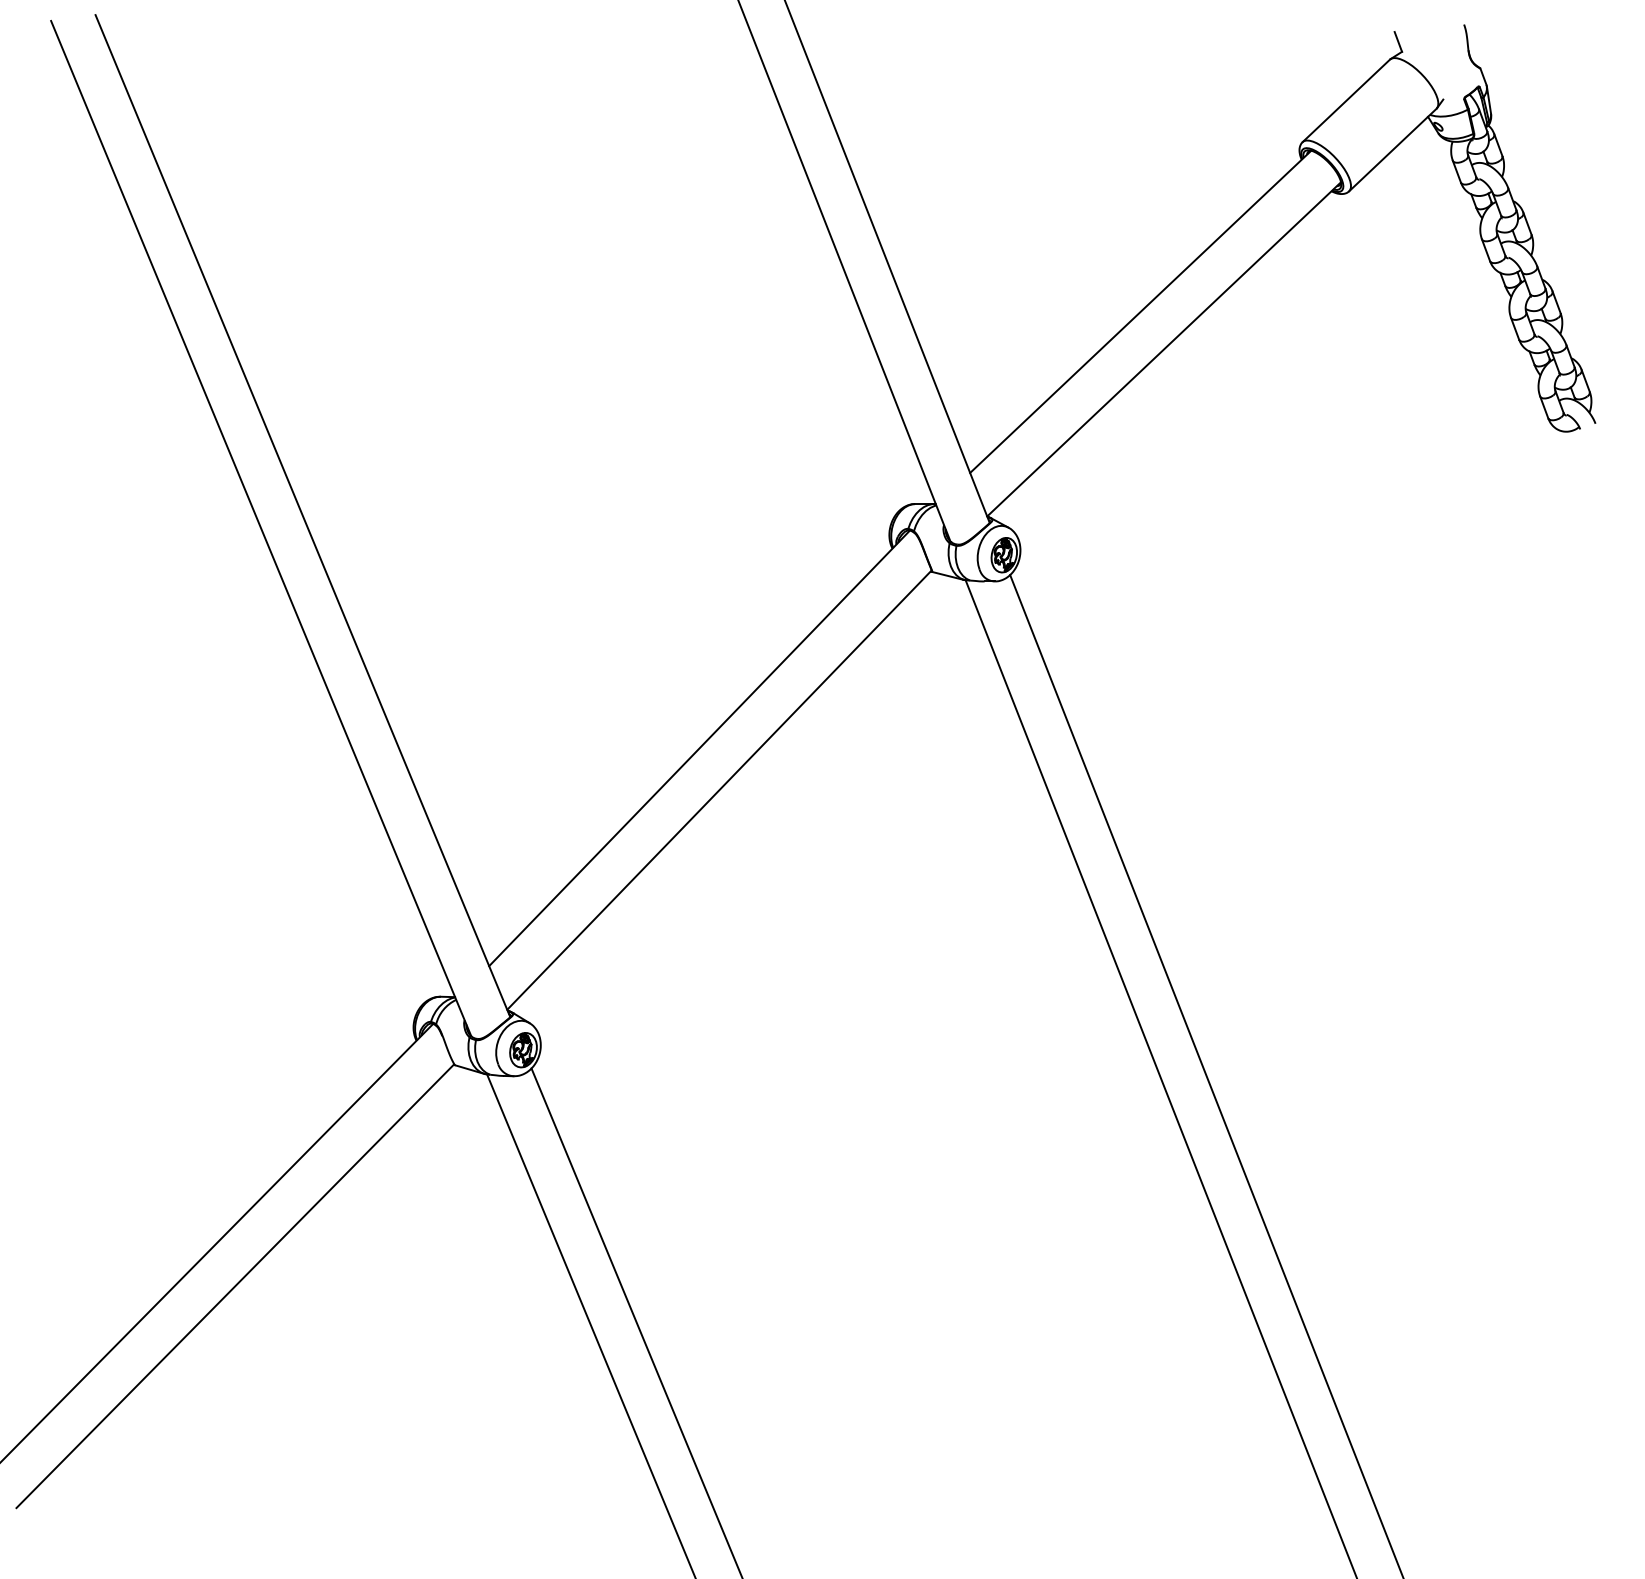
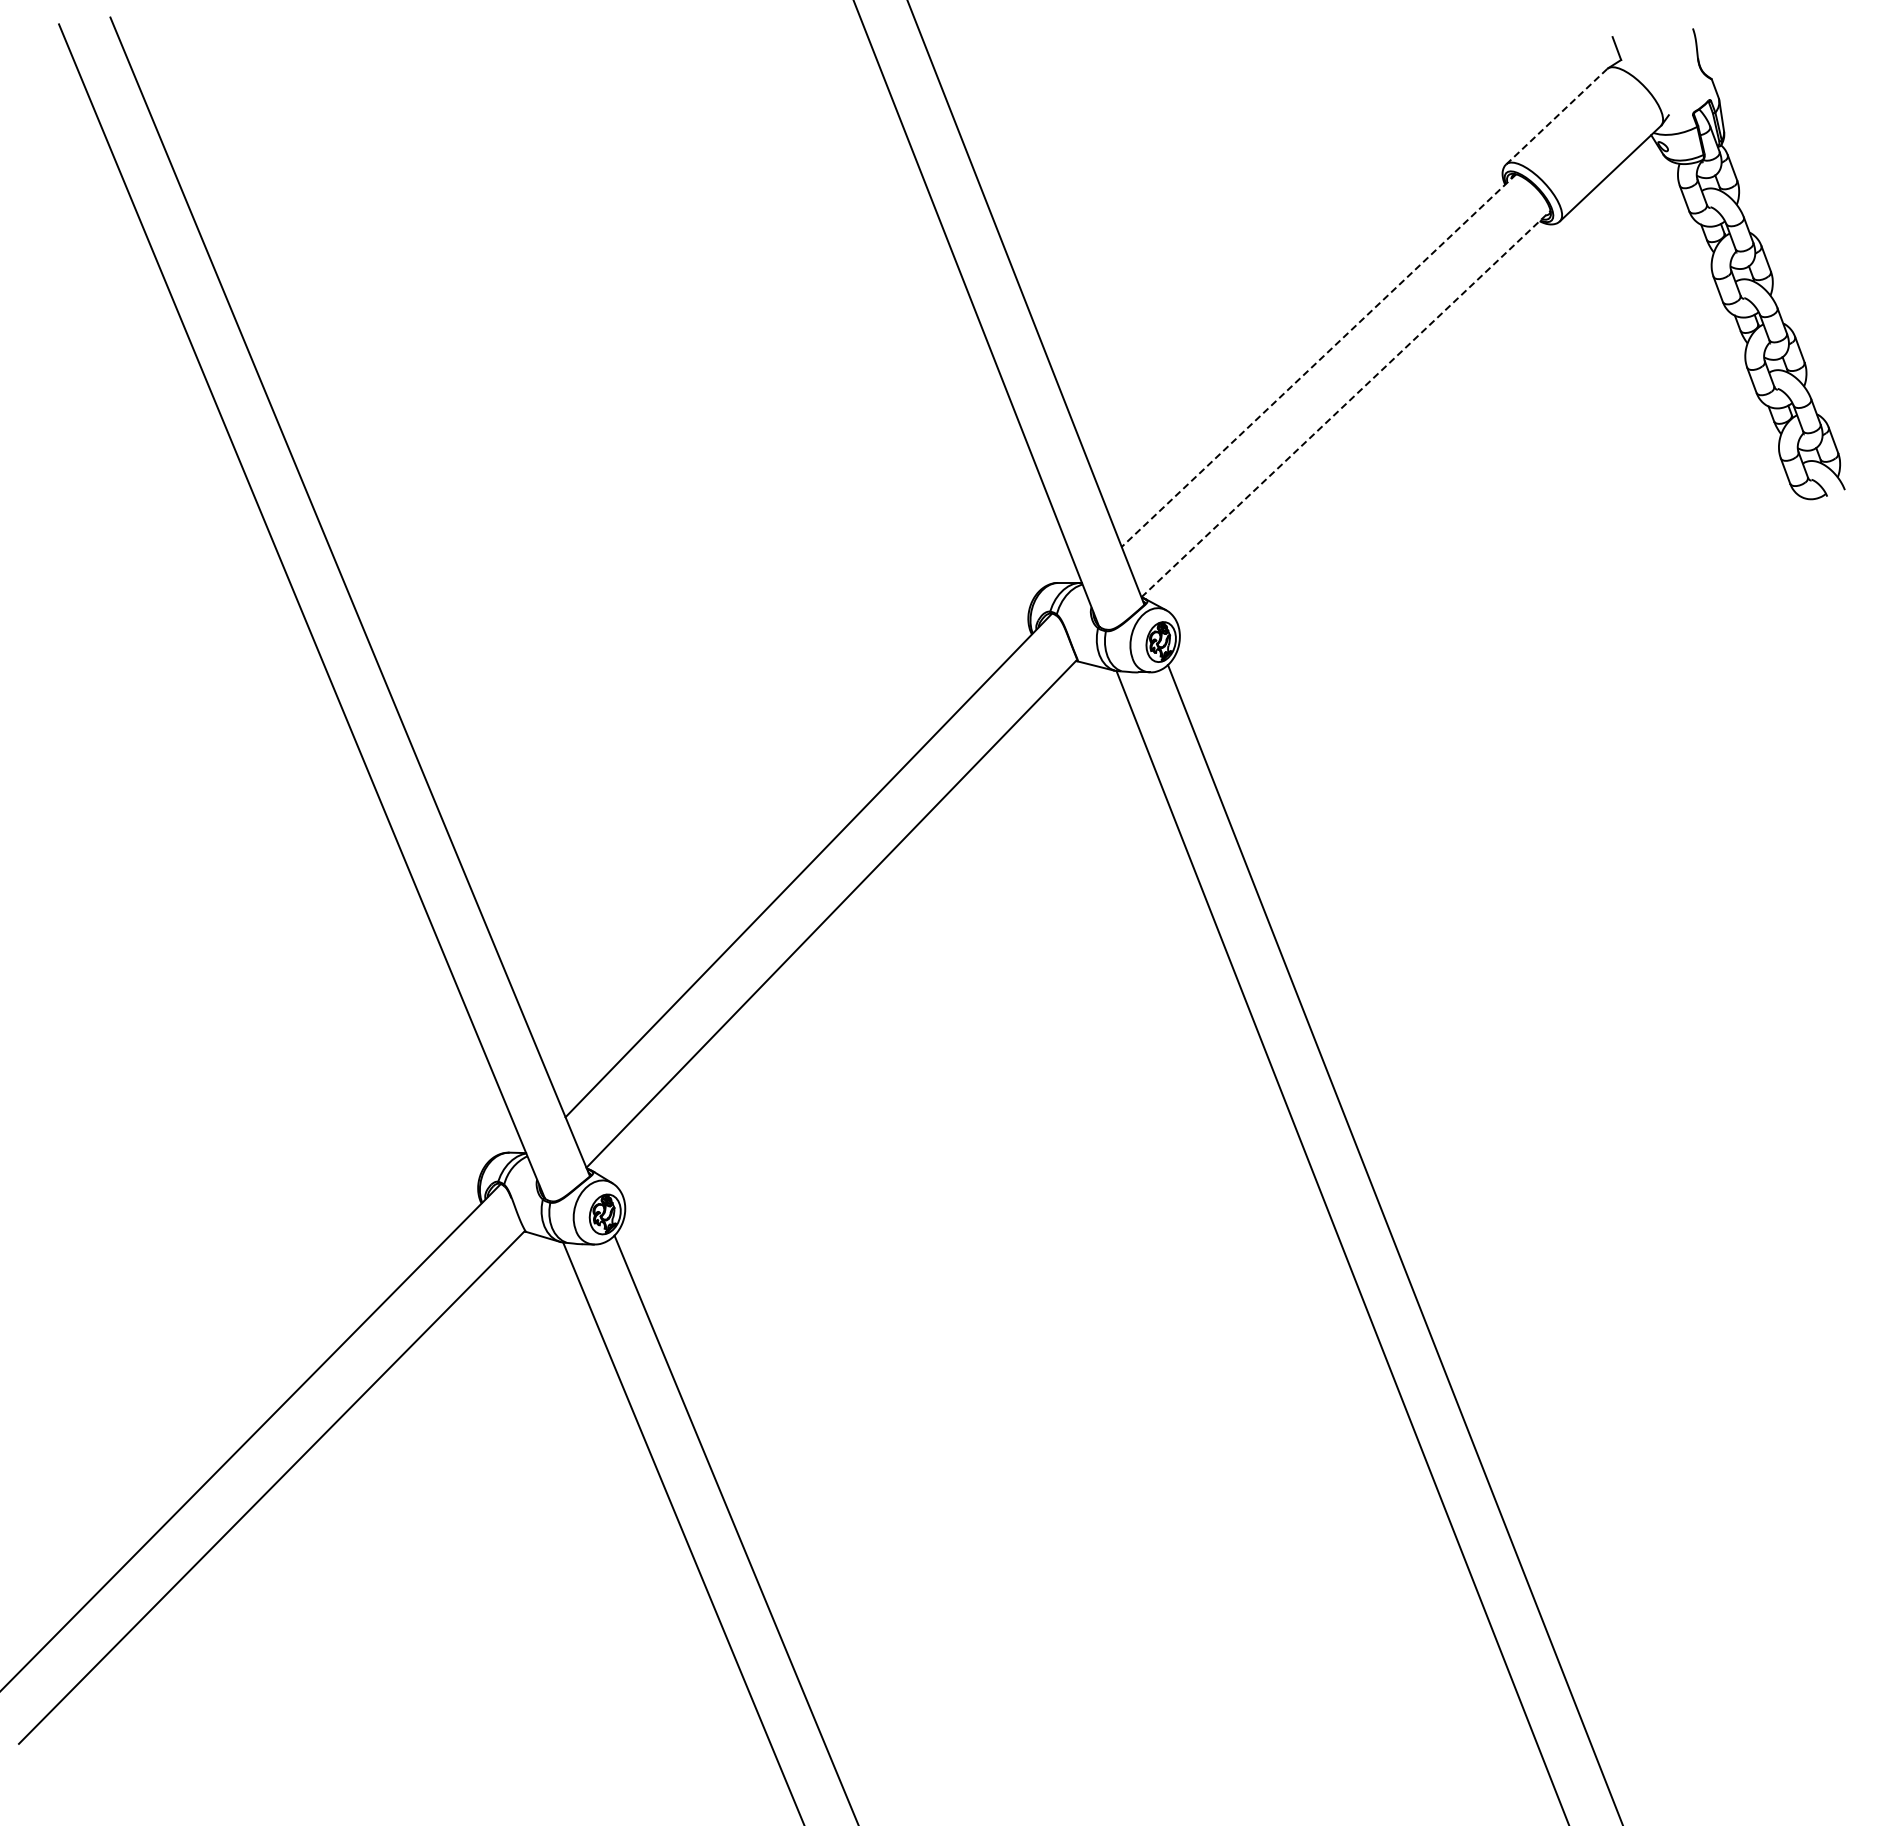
line: (1346, 101) -> (1556, 117), solid -> dashed
line: (1140, 312) -> (1318, 361), solid -> dashed
line: (1164, 348) -> (1346, 403), solid -> dashed

